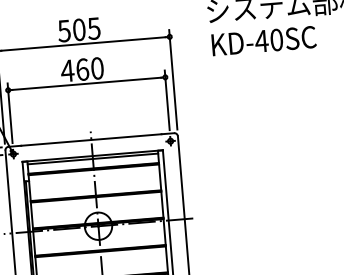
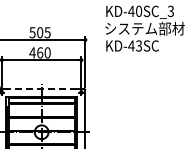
text: (277, 38) -> (139, 45), KD-40SC -> KD-43SC
line: (91, 139) -> (41, 88), solid -> dashed

